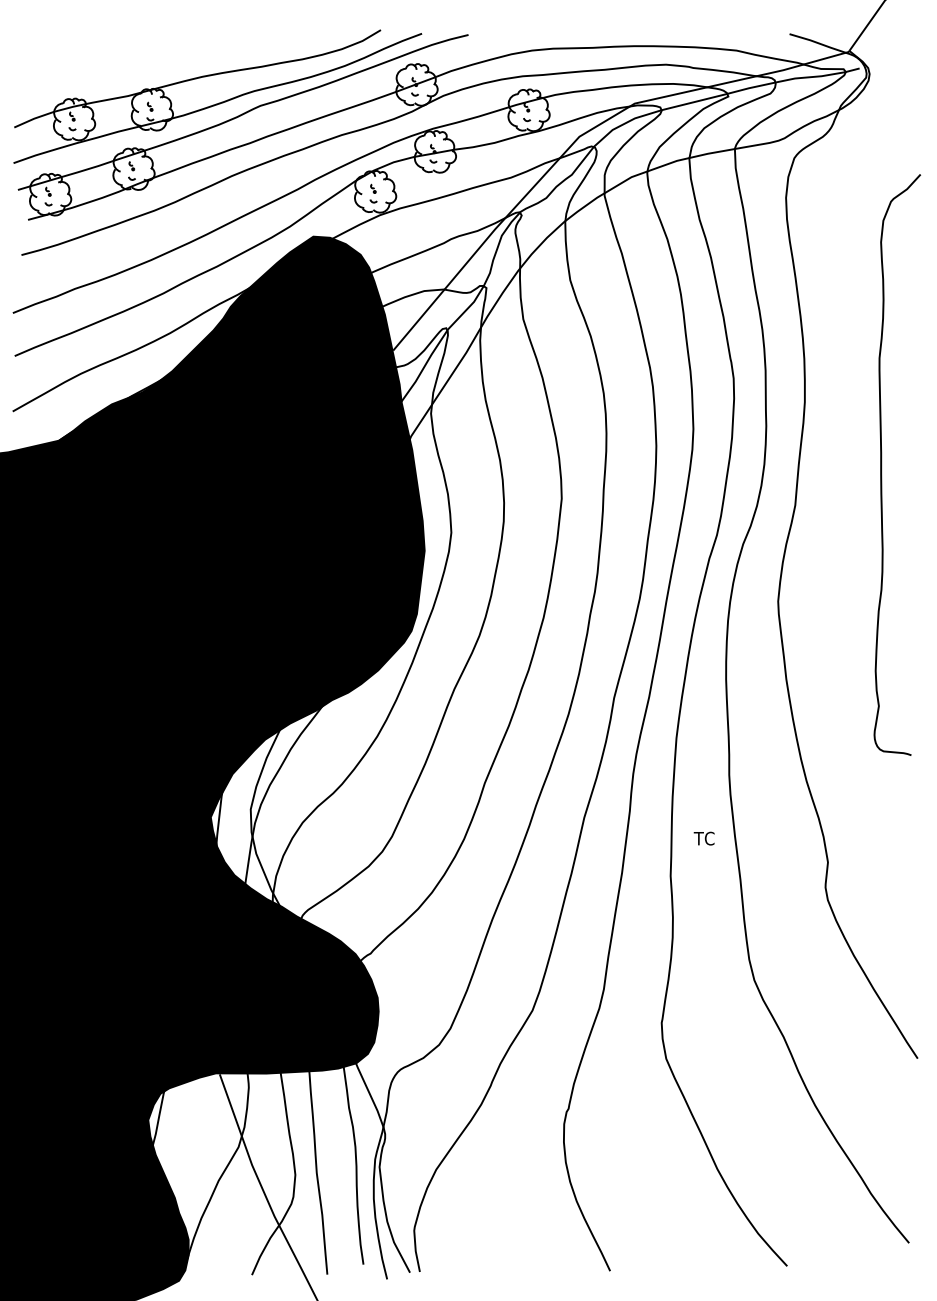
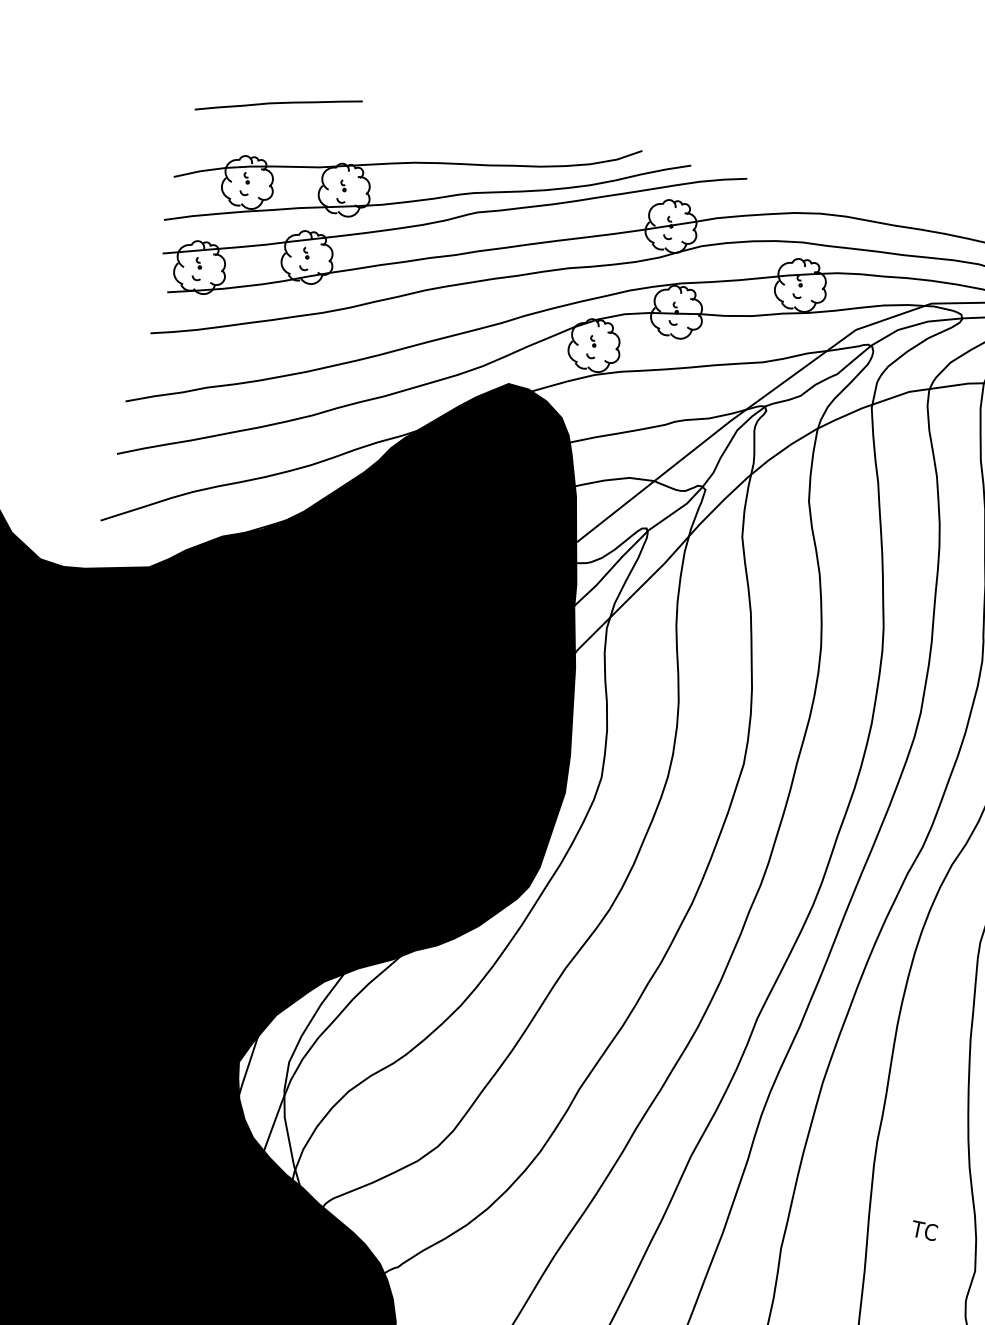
curve: (85, 52) -> (278, 103), added
text: (703, 838) -> (923, 1230), moved

